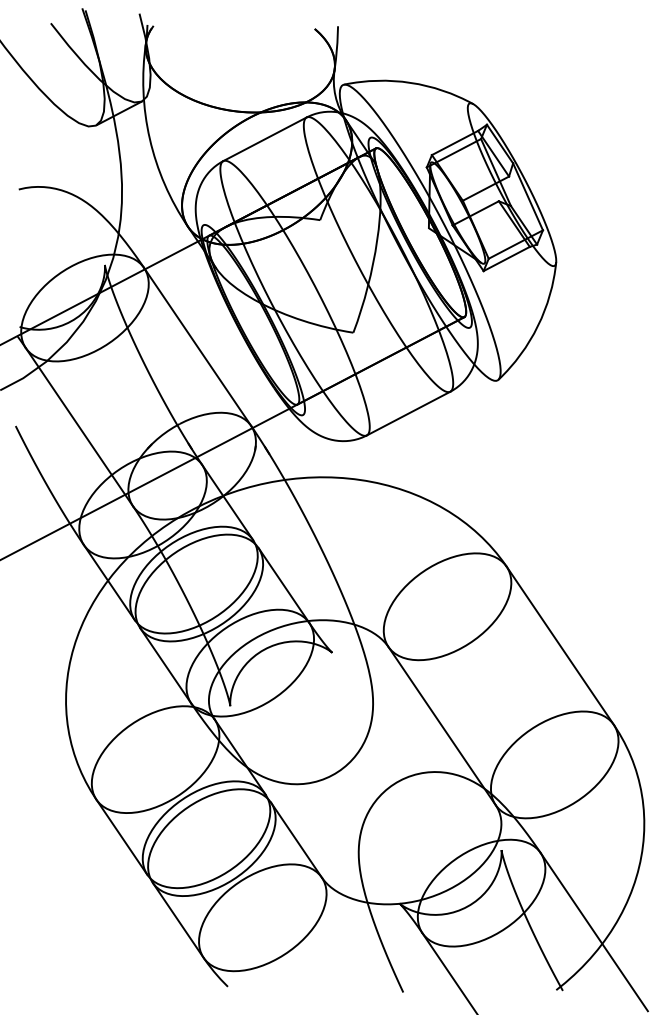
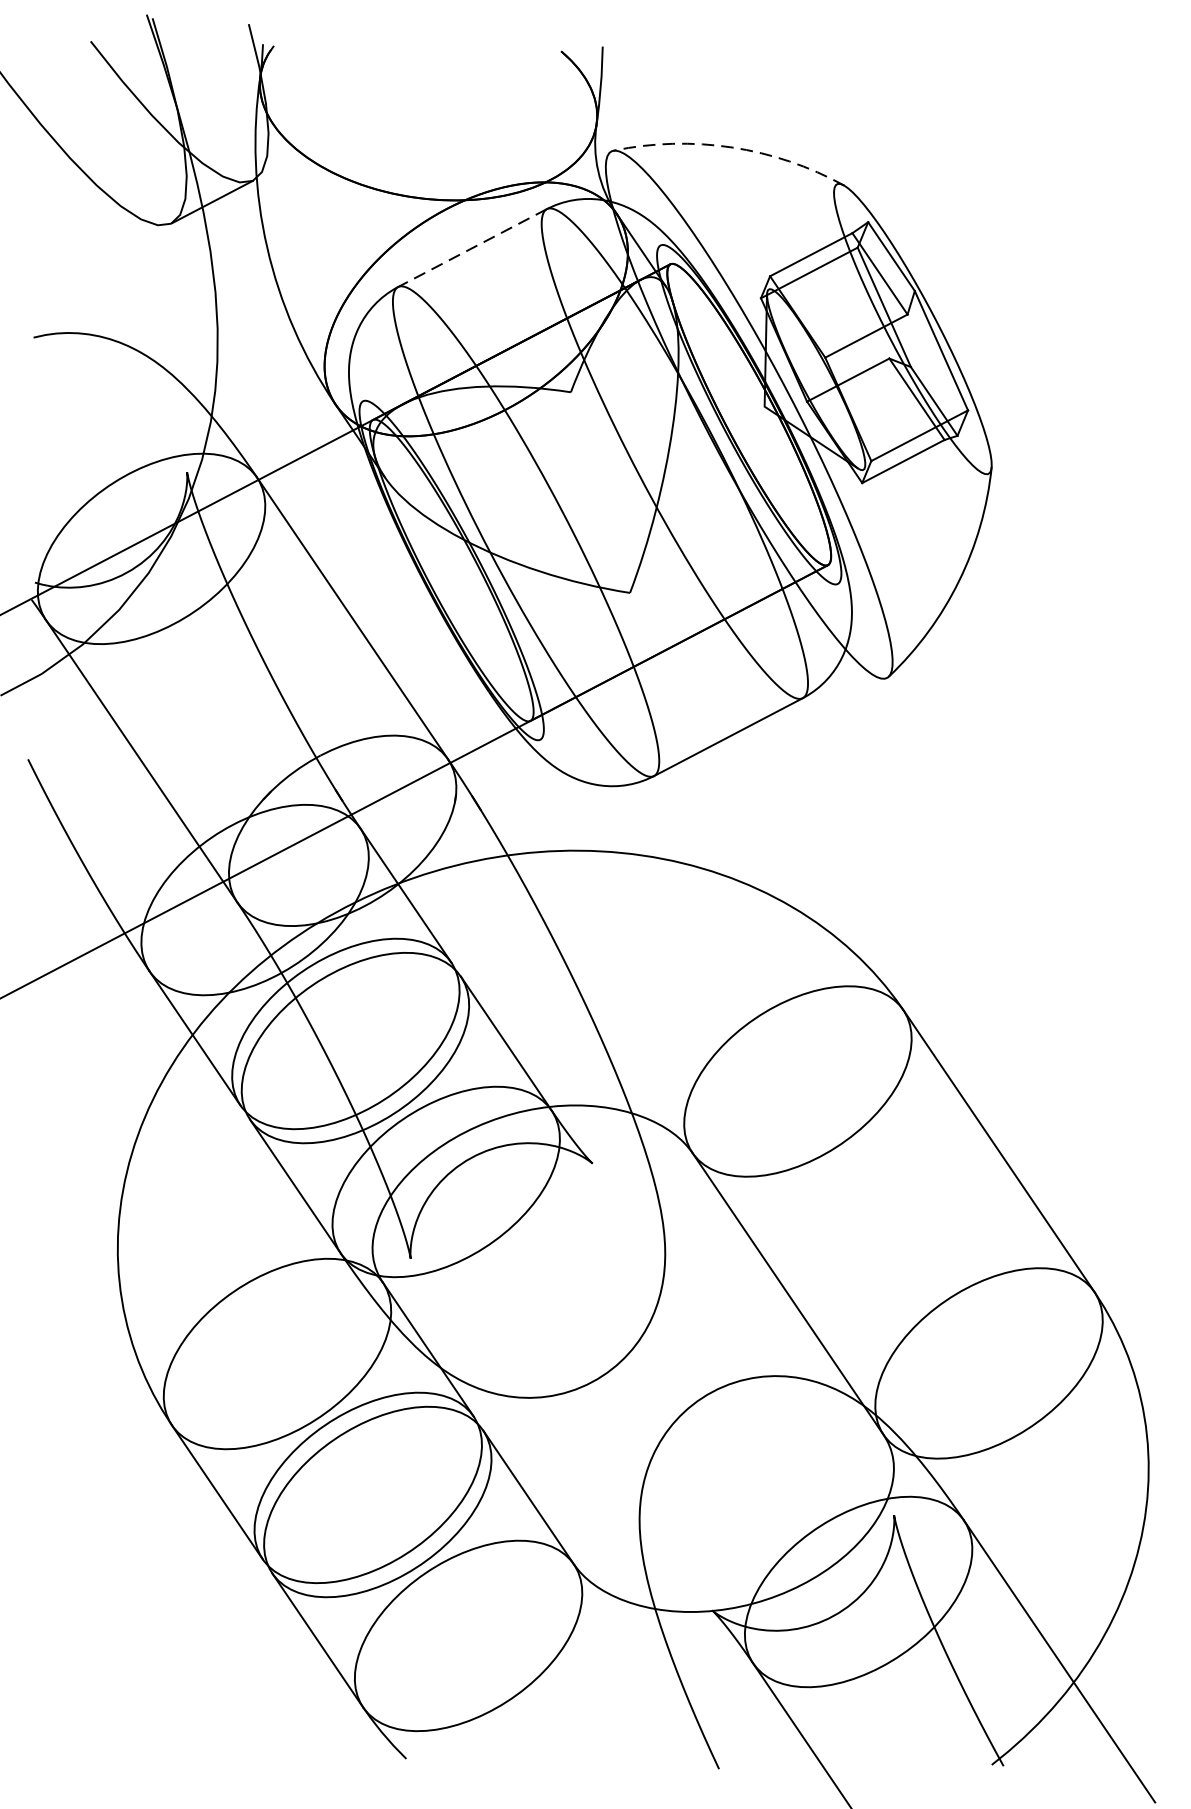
arc: (410, 82) -> (731, 146), solid -> dashed
line: (264, 139) -> (471, 248), solid -> dashed

